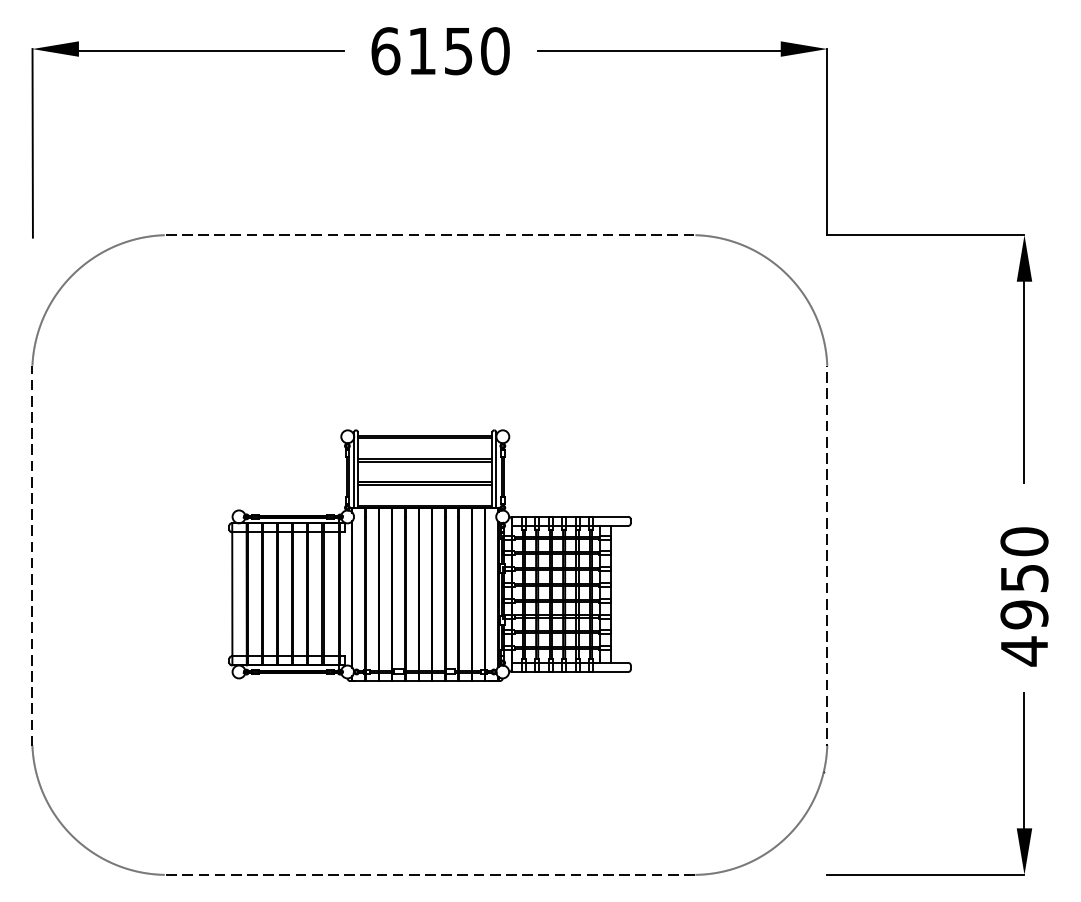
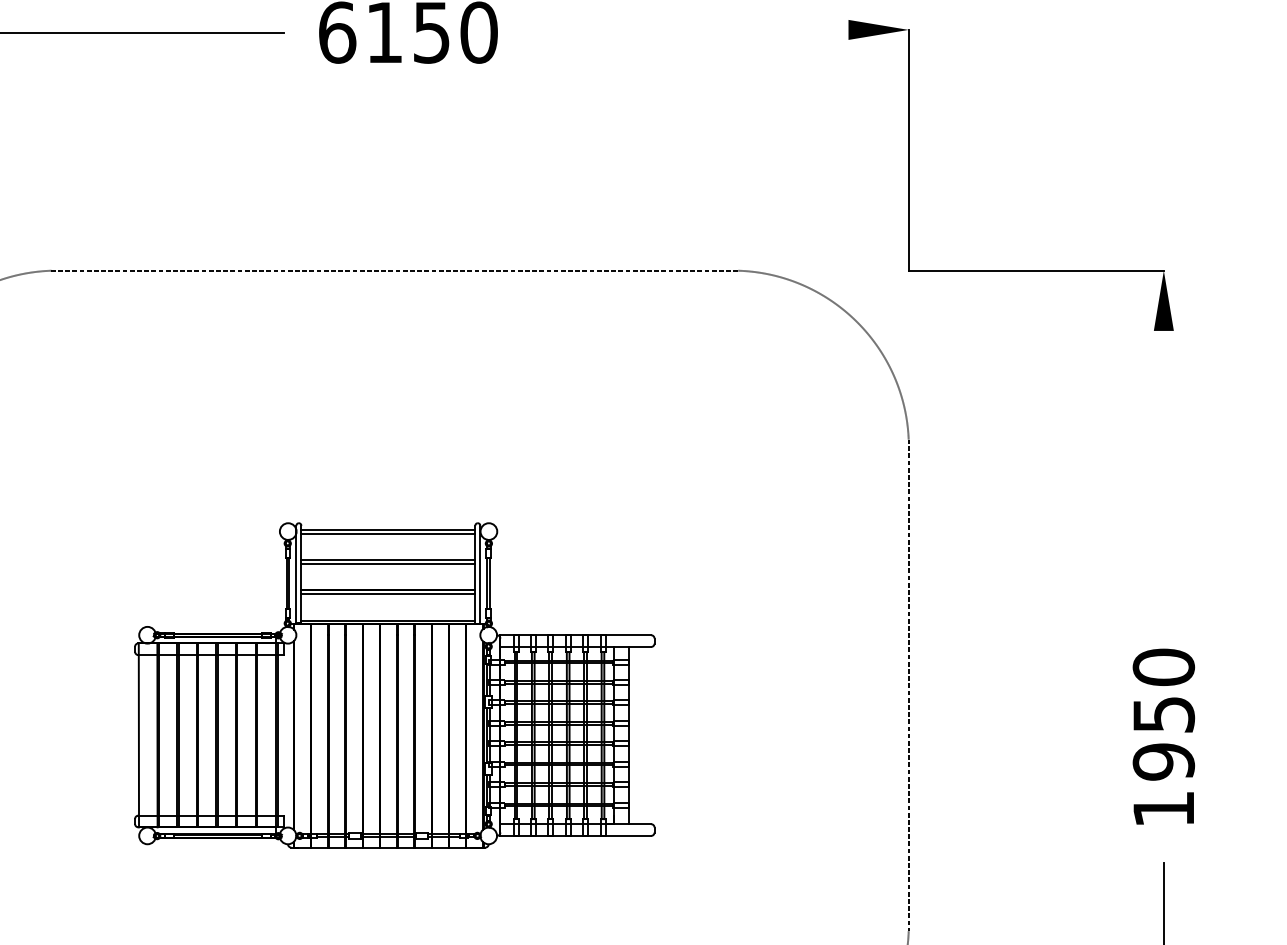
line: (659, 51) -> (691, 33), removed
line: (1024, 382) -> (1163, 461), removed
text: (1024, 651) -> (1163, 809), 4950 -> 1950

